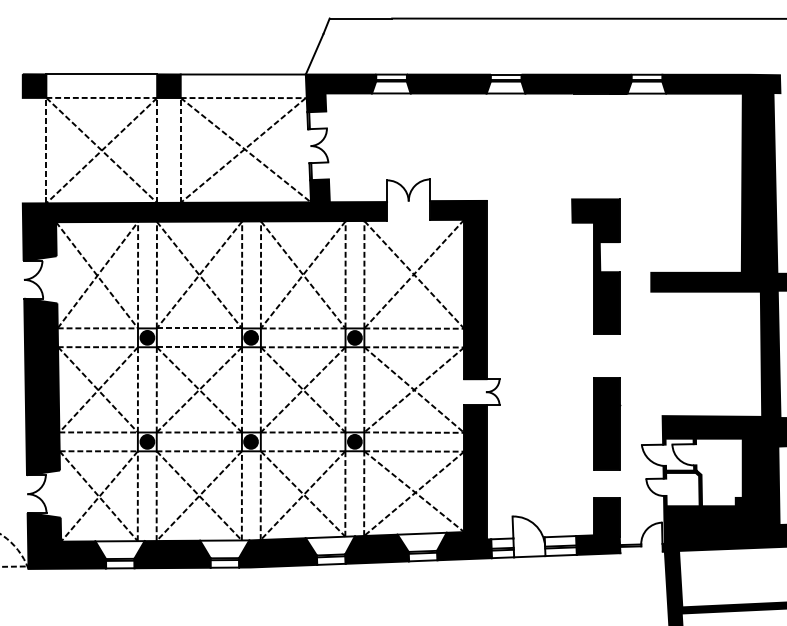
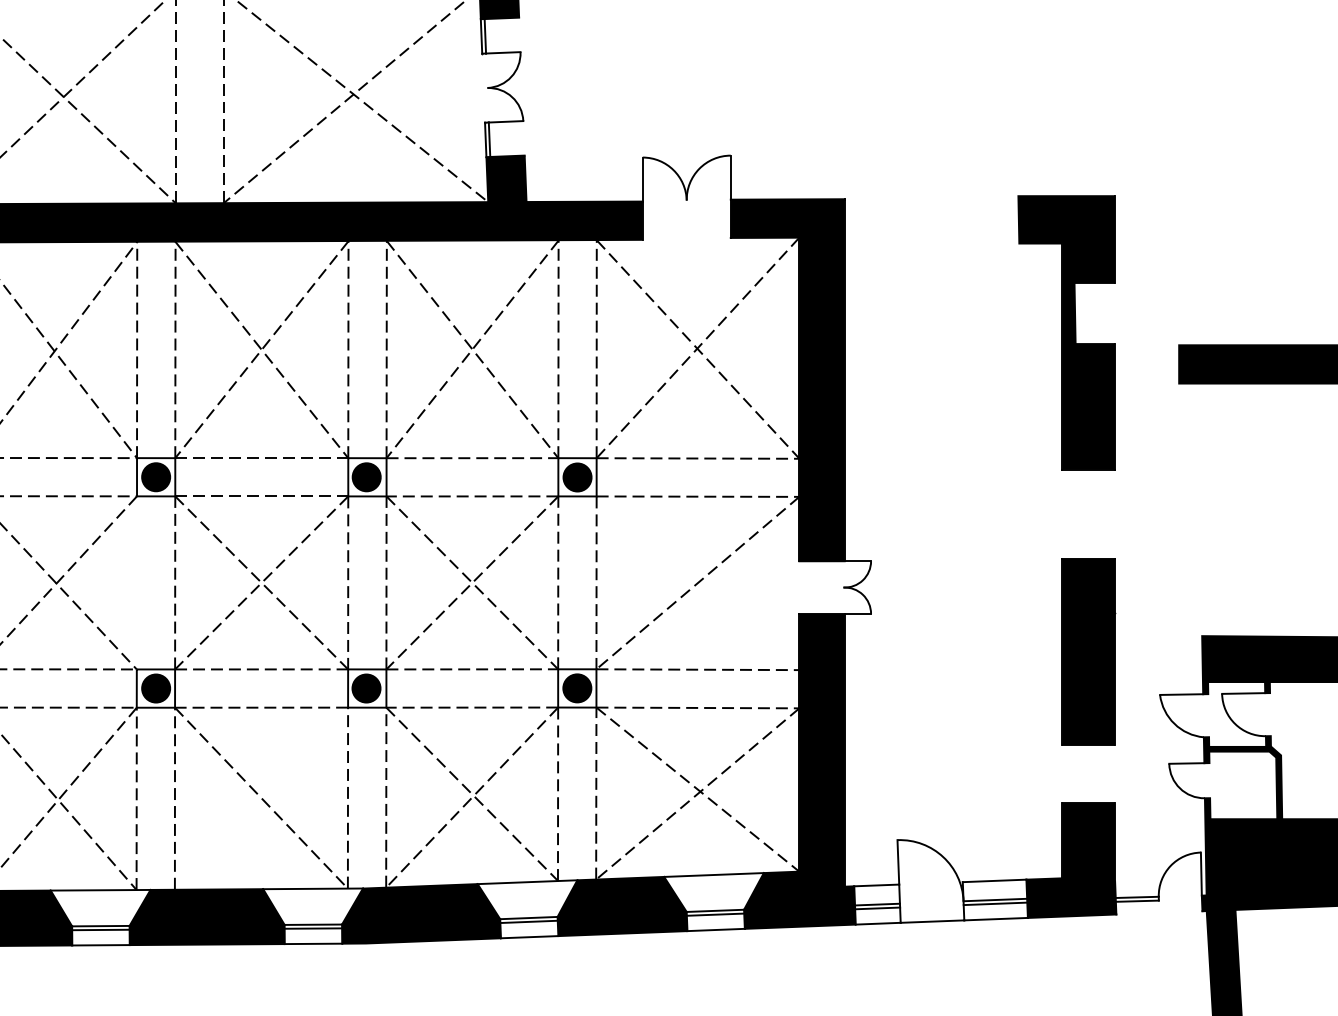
line: (137, 389) -> (136, 582), removed
line: (414, 389) -> (698, 582), removed
line: (198, 496) -> (259, 799), removed

